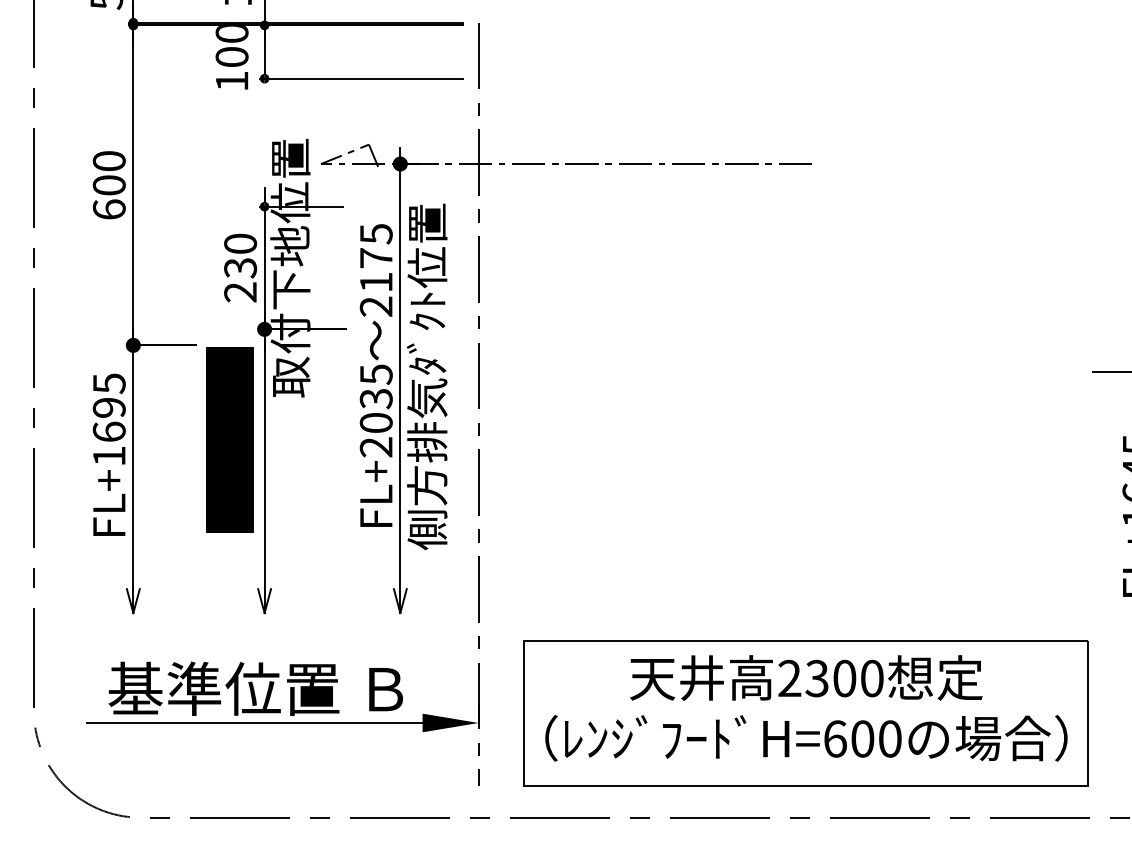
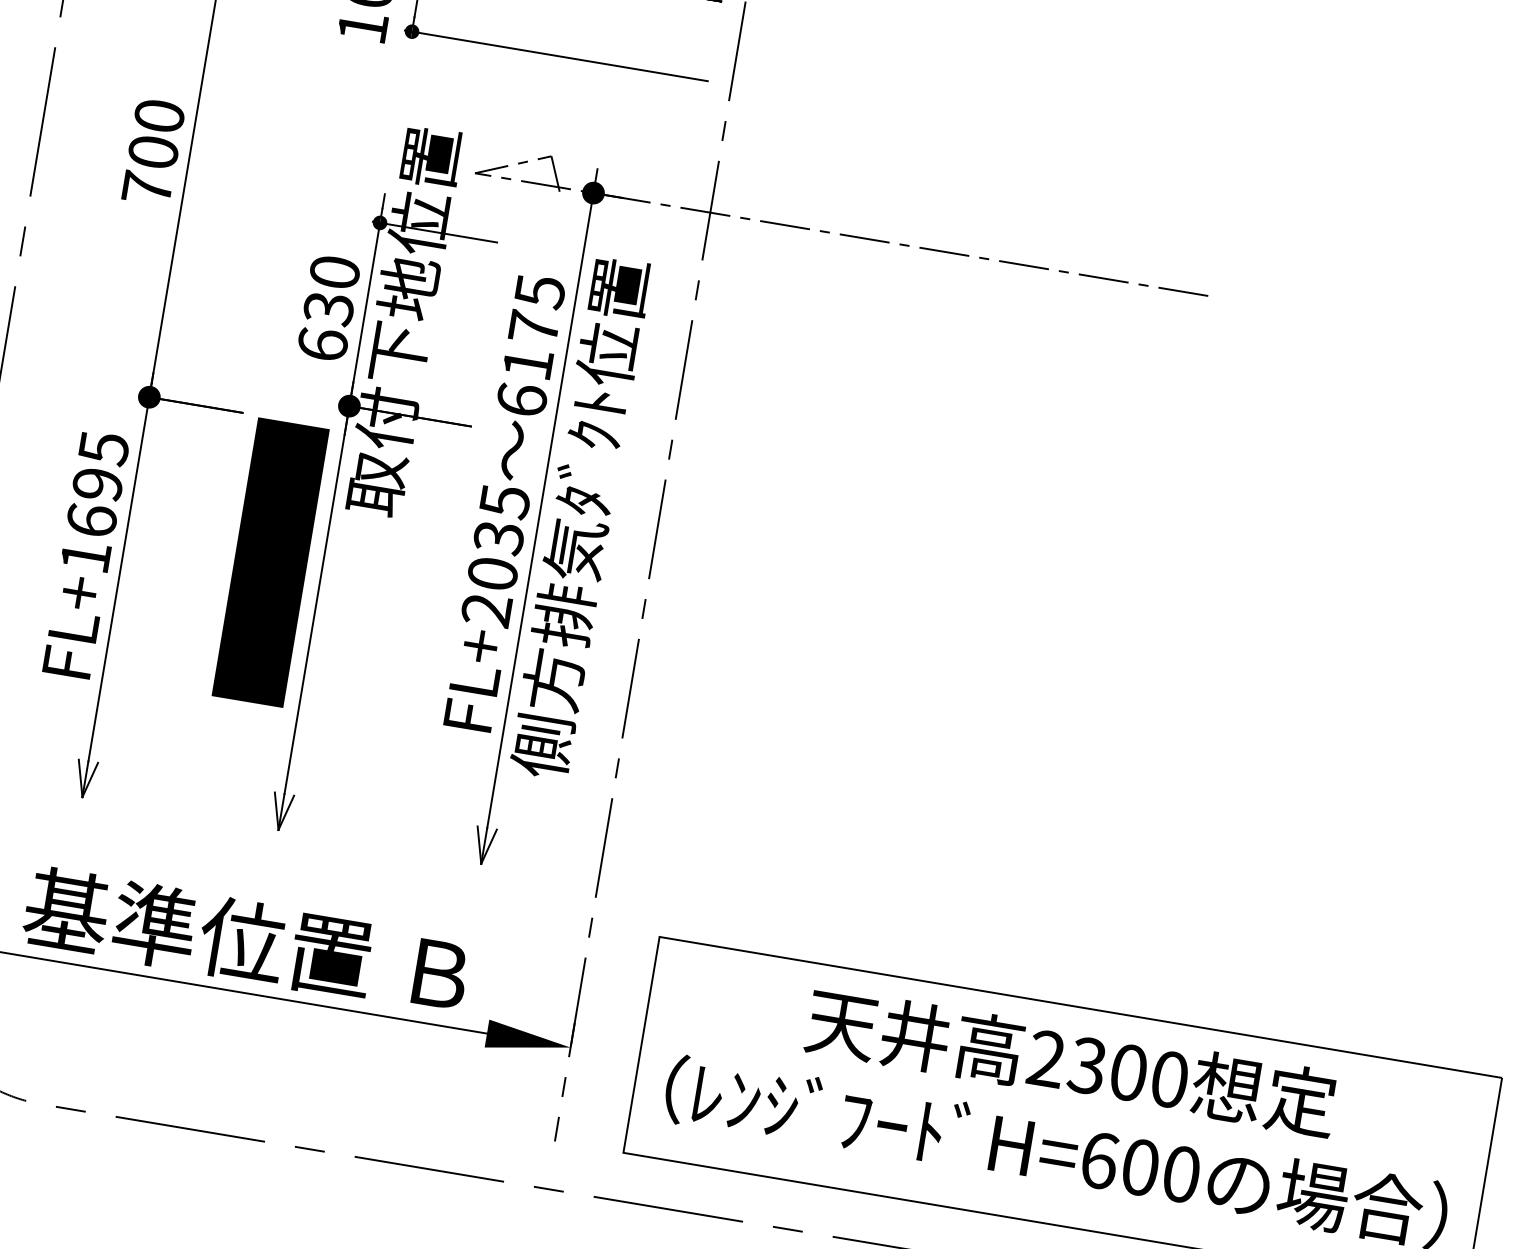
text: (108, 209) -> (146, 188), 600 -> 700
text: (240, 292) -> (322, 345), 230 -> 630
text: (375, 306) -> (520, 399), 2175 -> 6175

